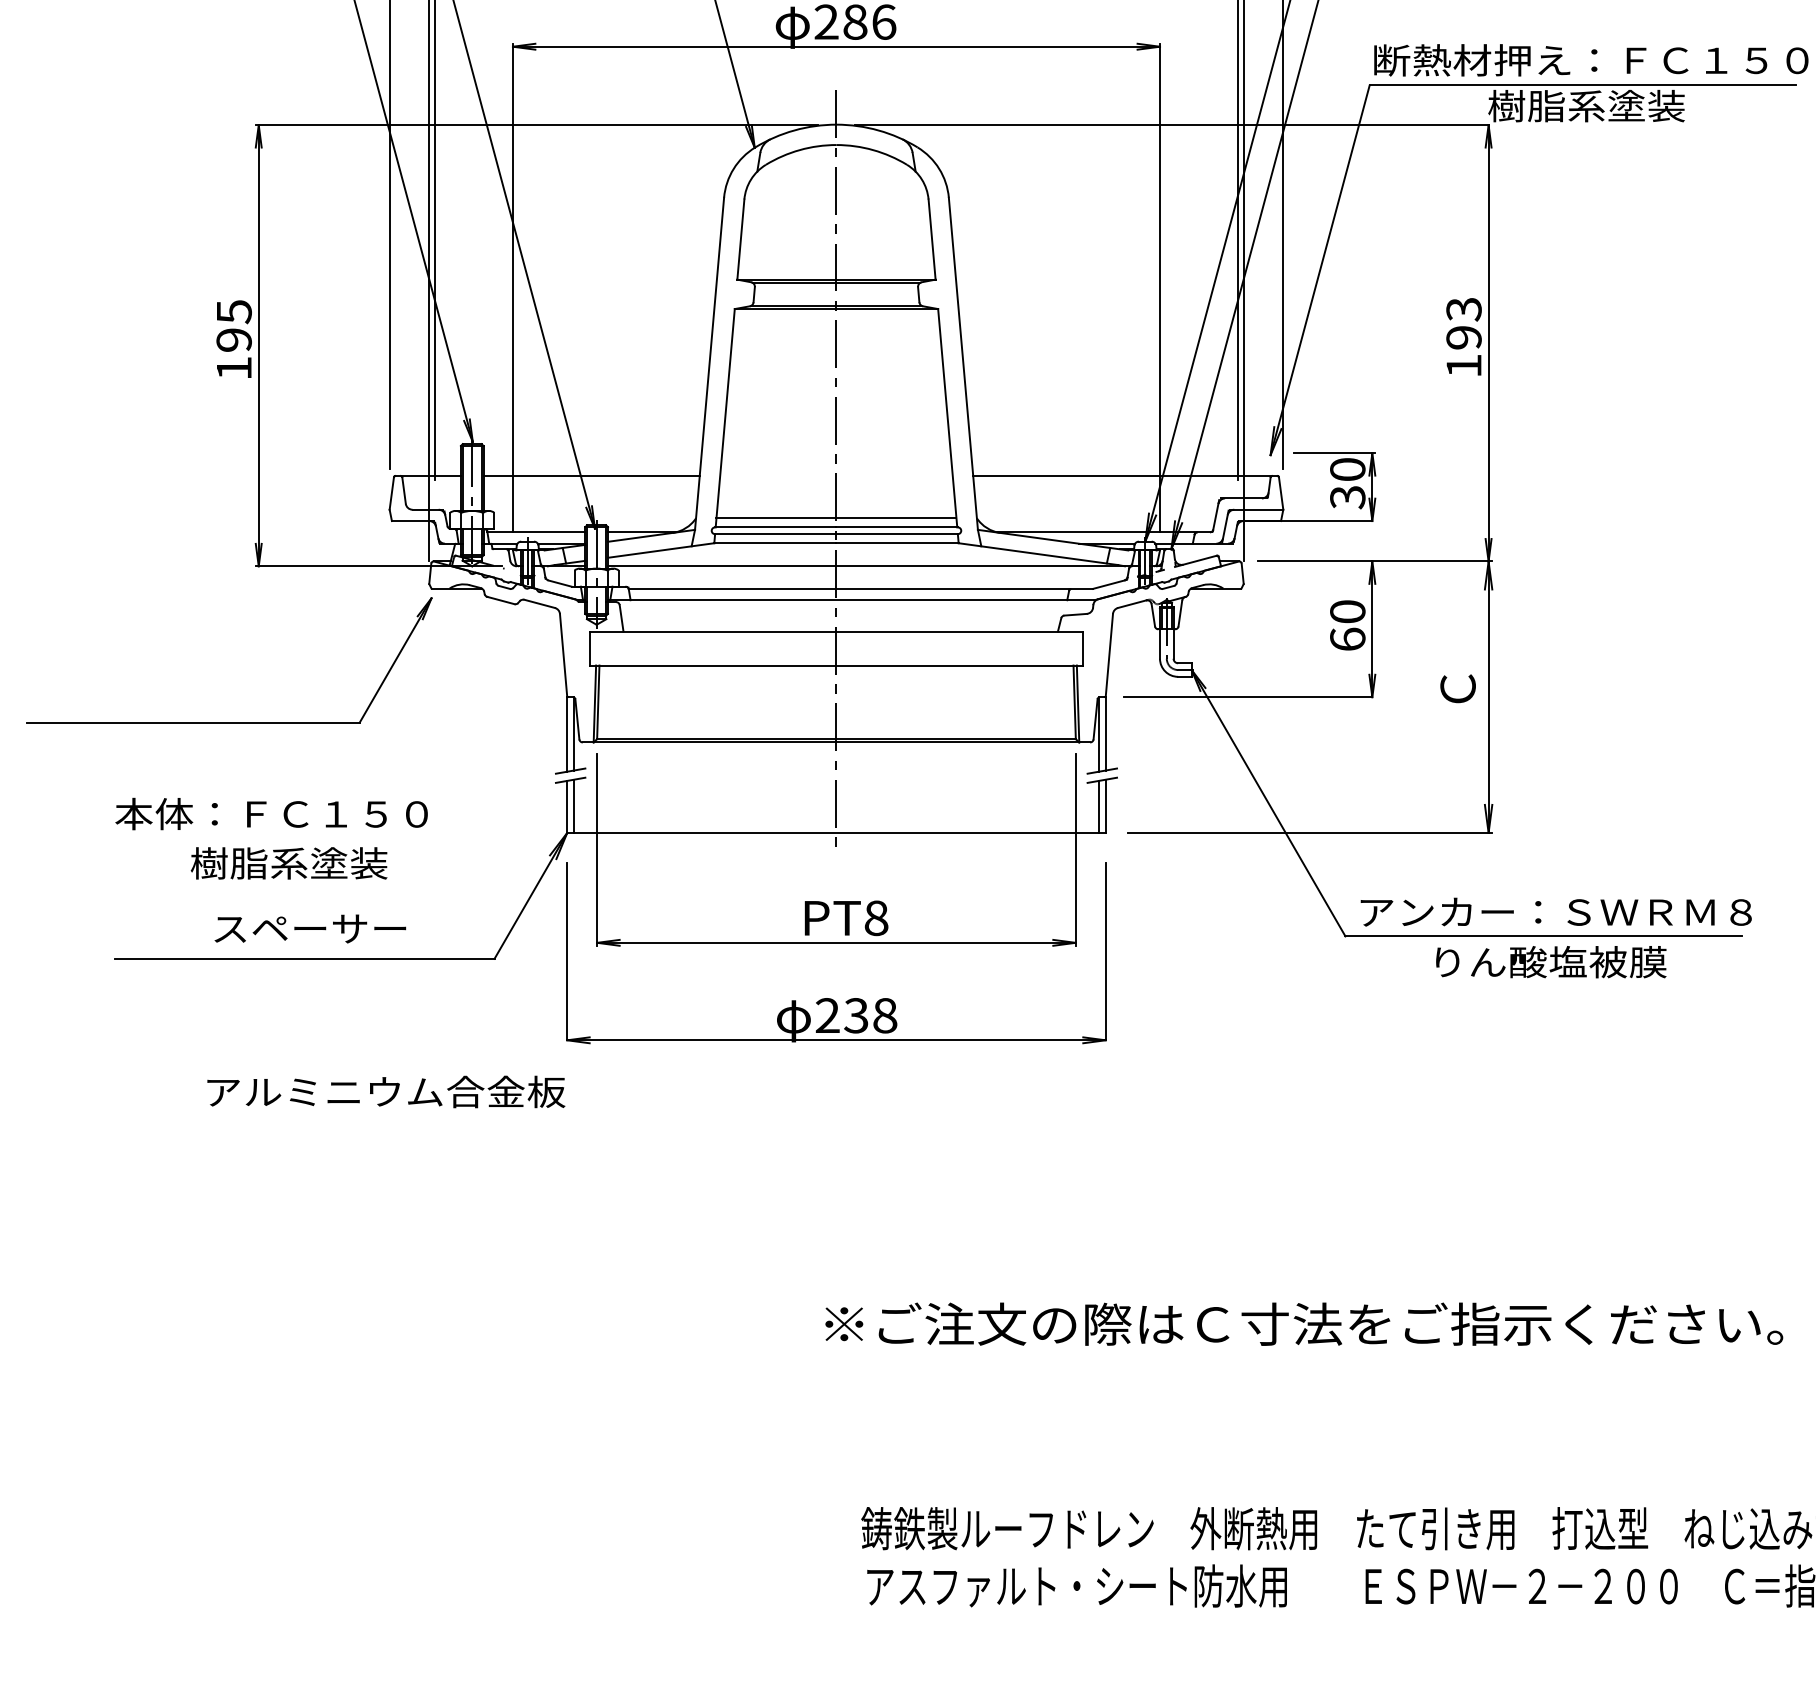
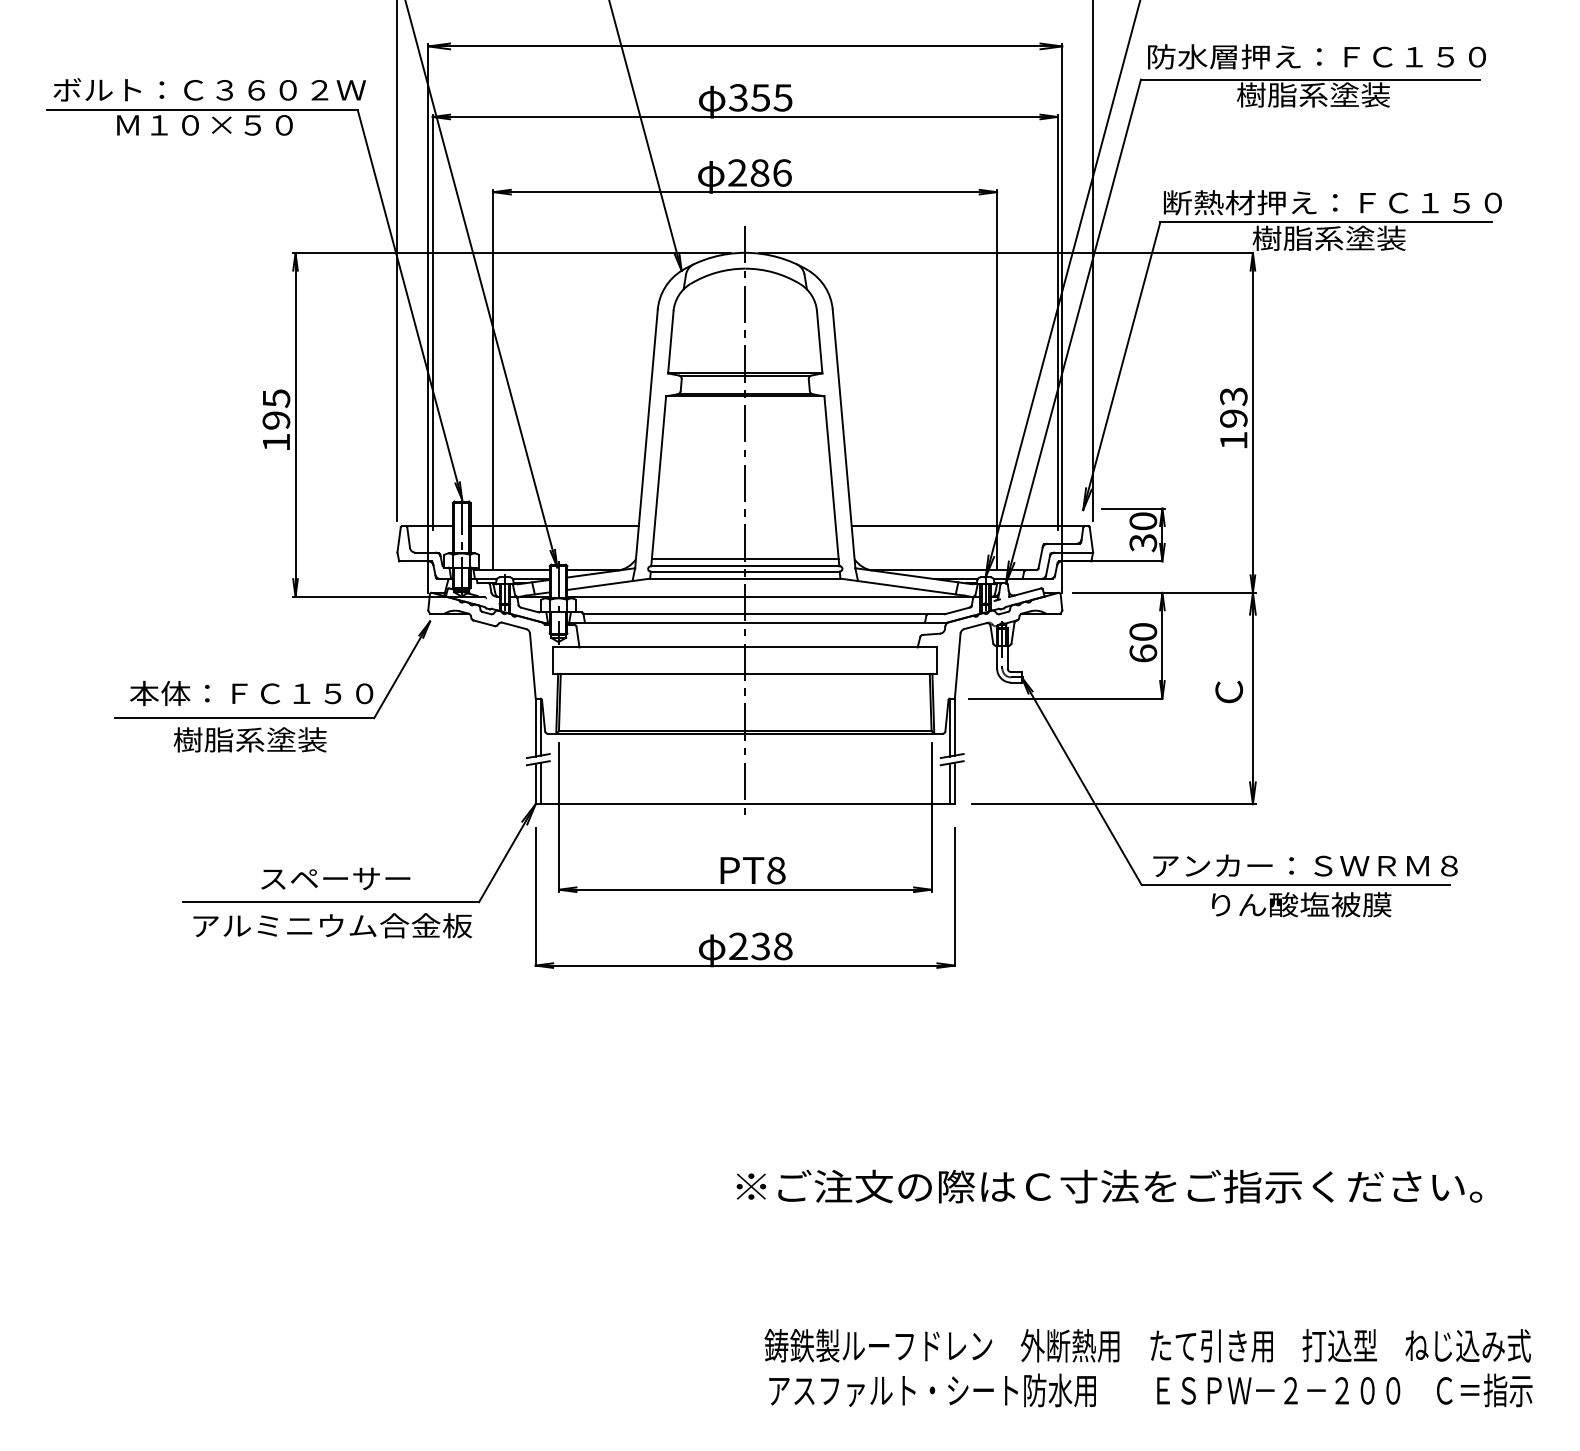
text: (271, 812) -> (251, 692), moved
text: (288, 862) -> (249, 739), moved
text: (385, 1091) -> (332, 925), moved

